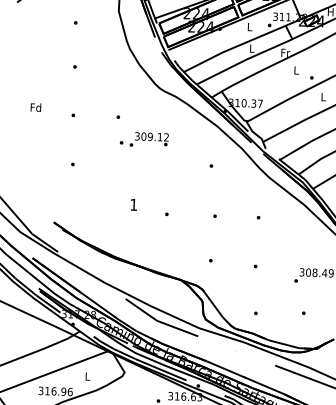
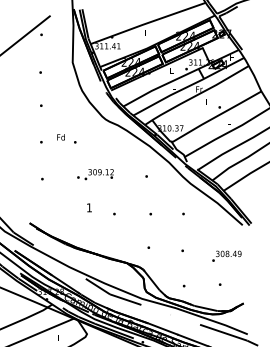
text: (35, 107) -> (60, 137), moved
text: (144, 139) -> (95, 174), moved

